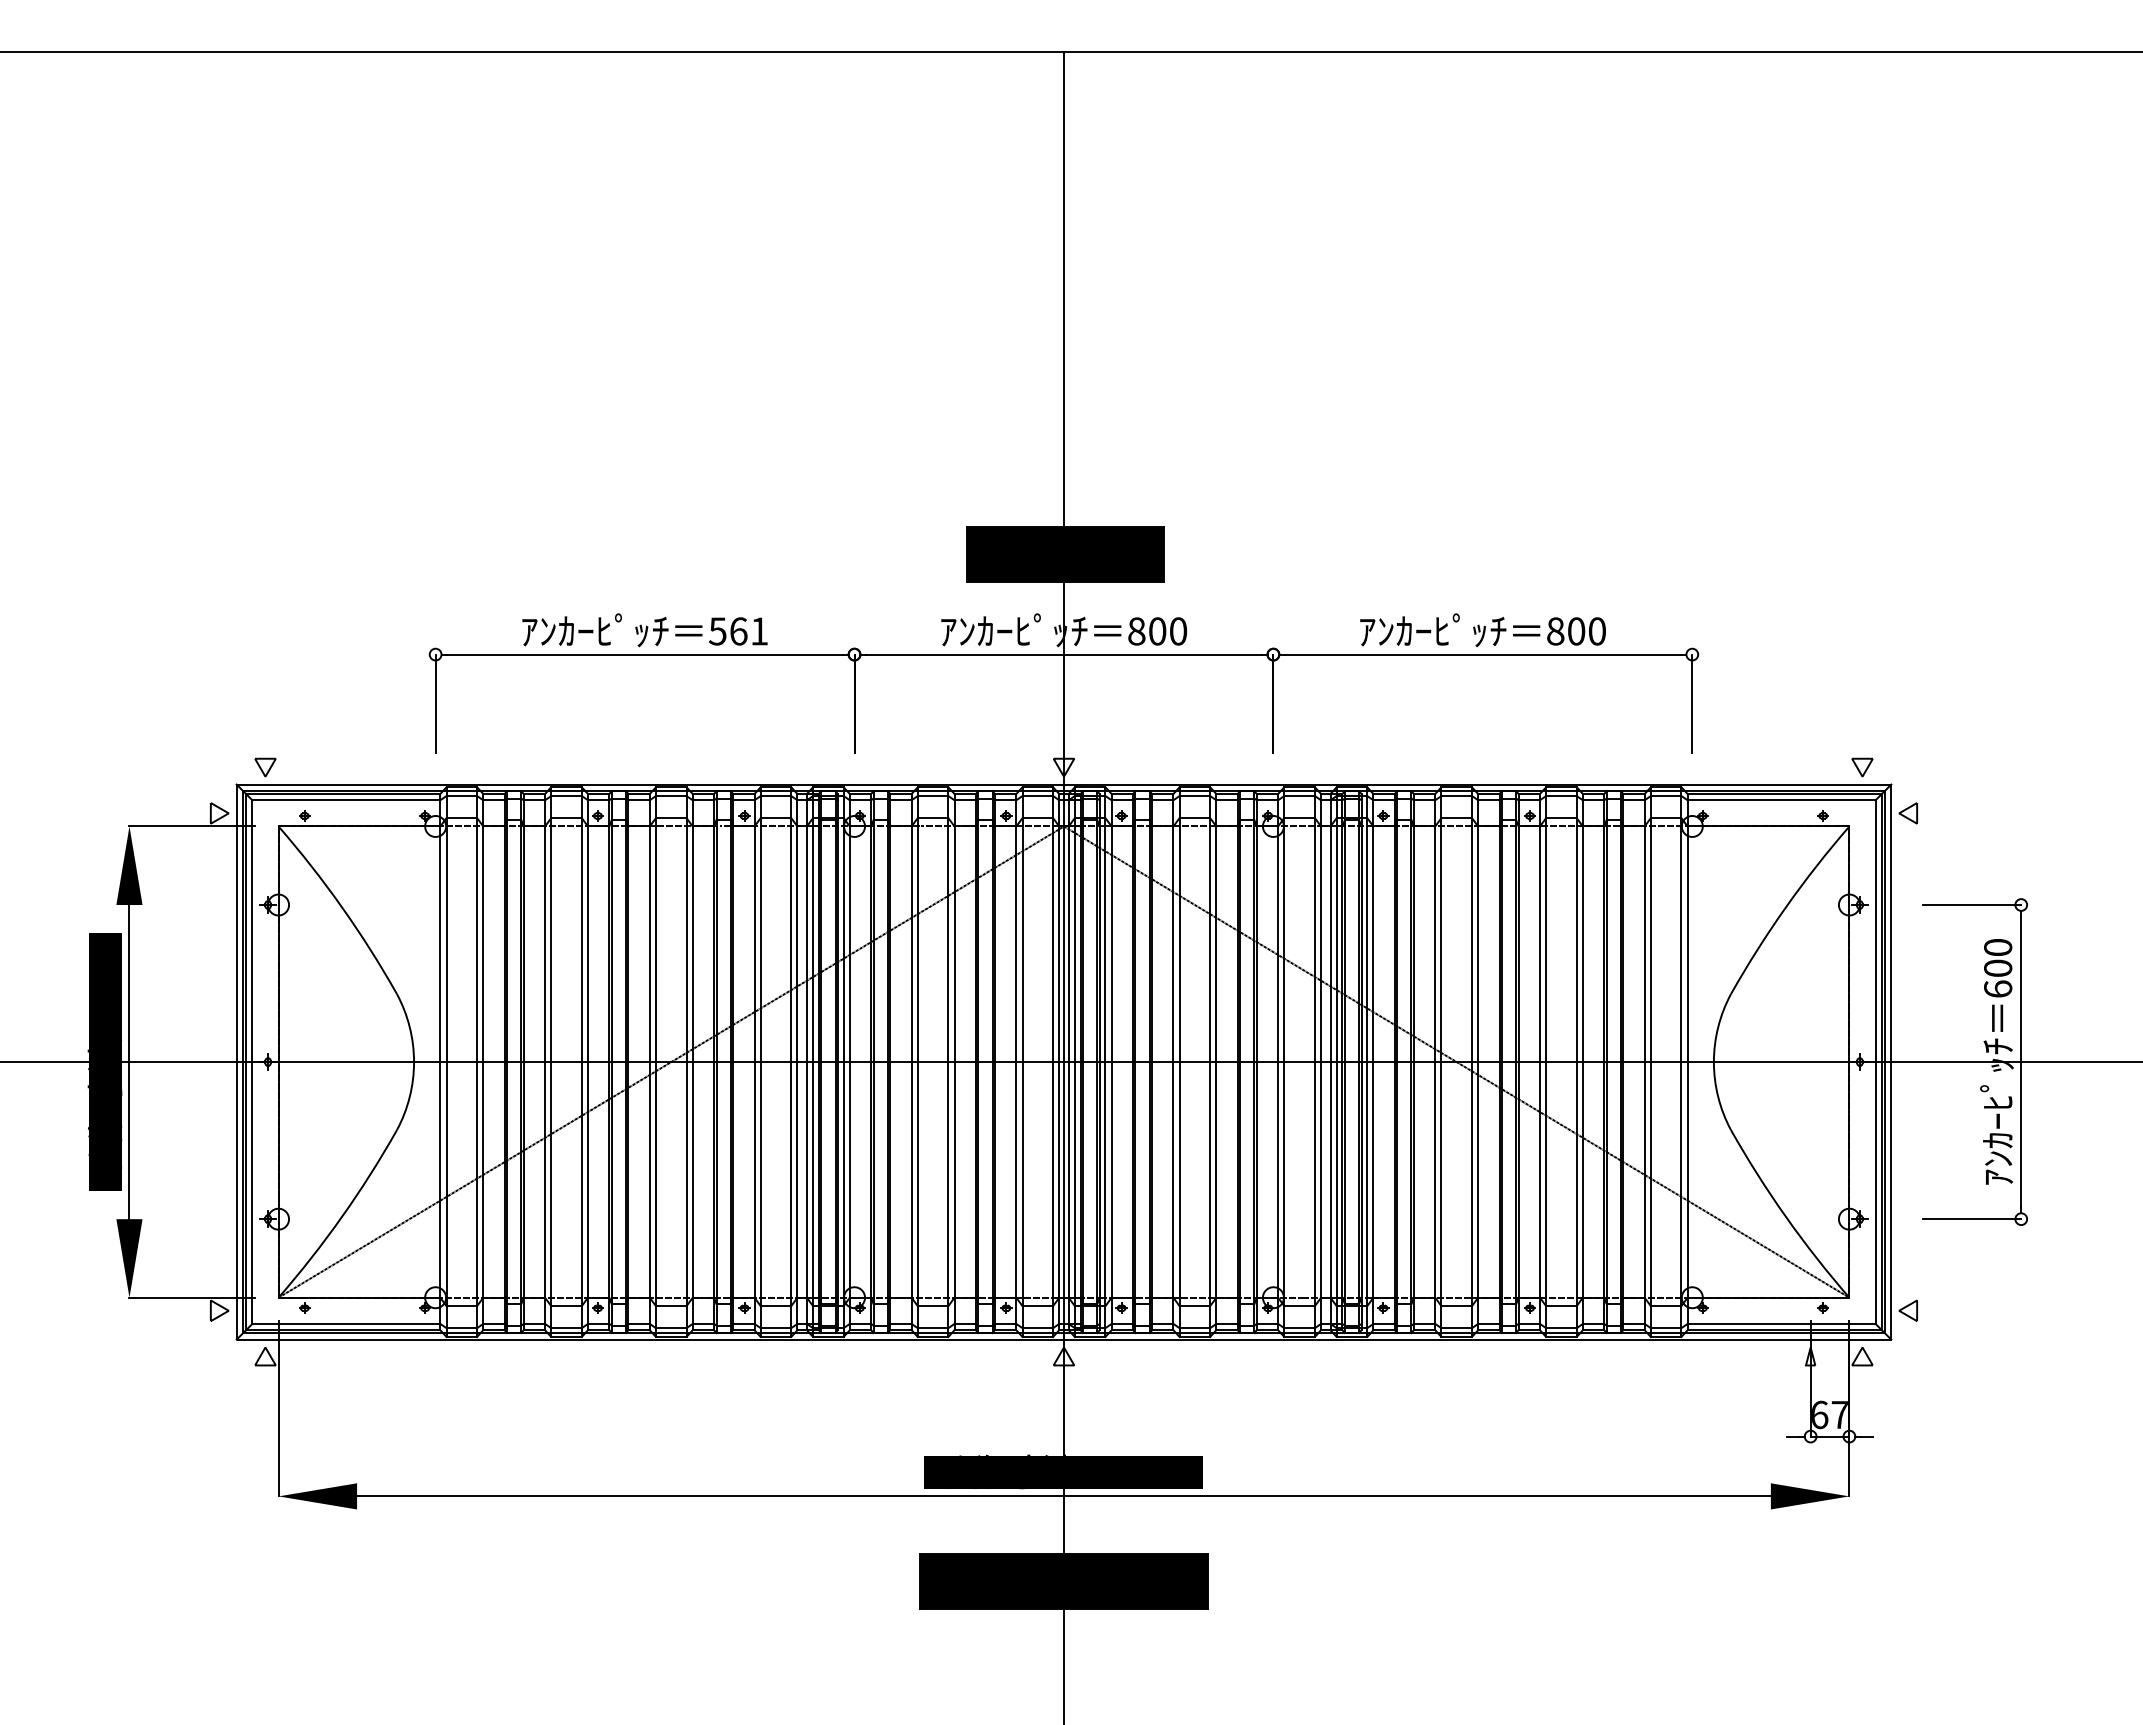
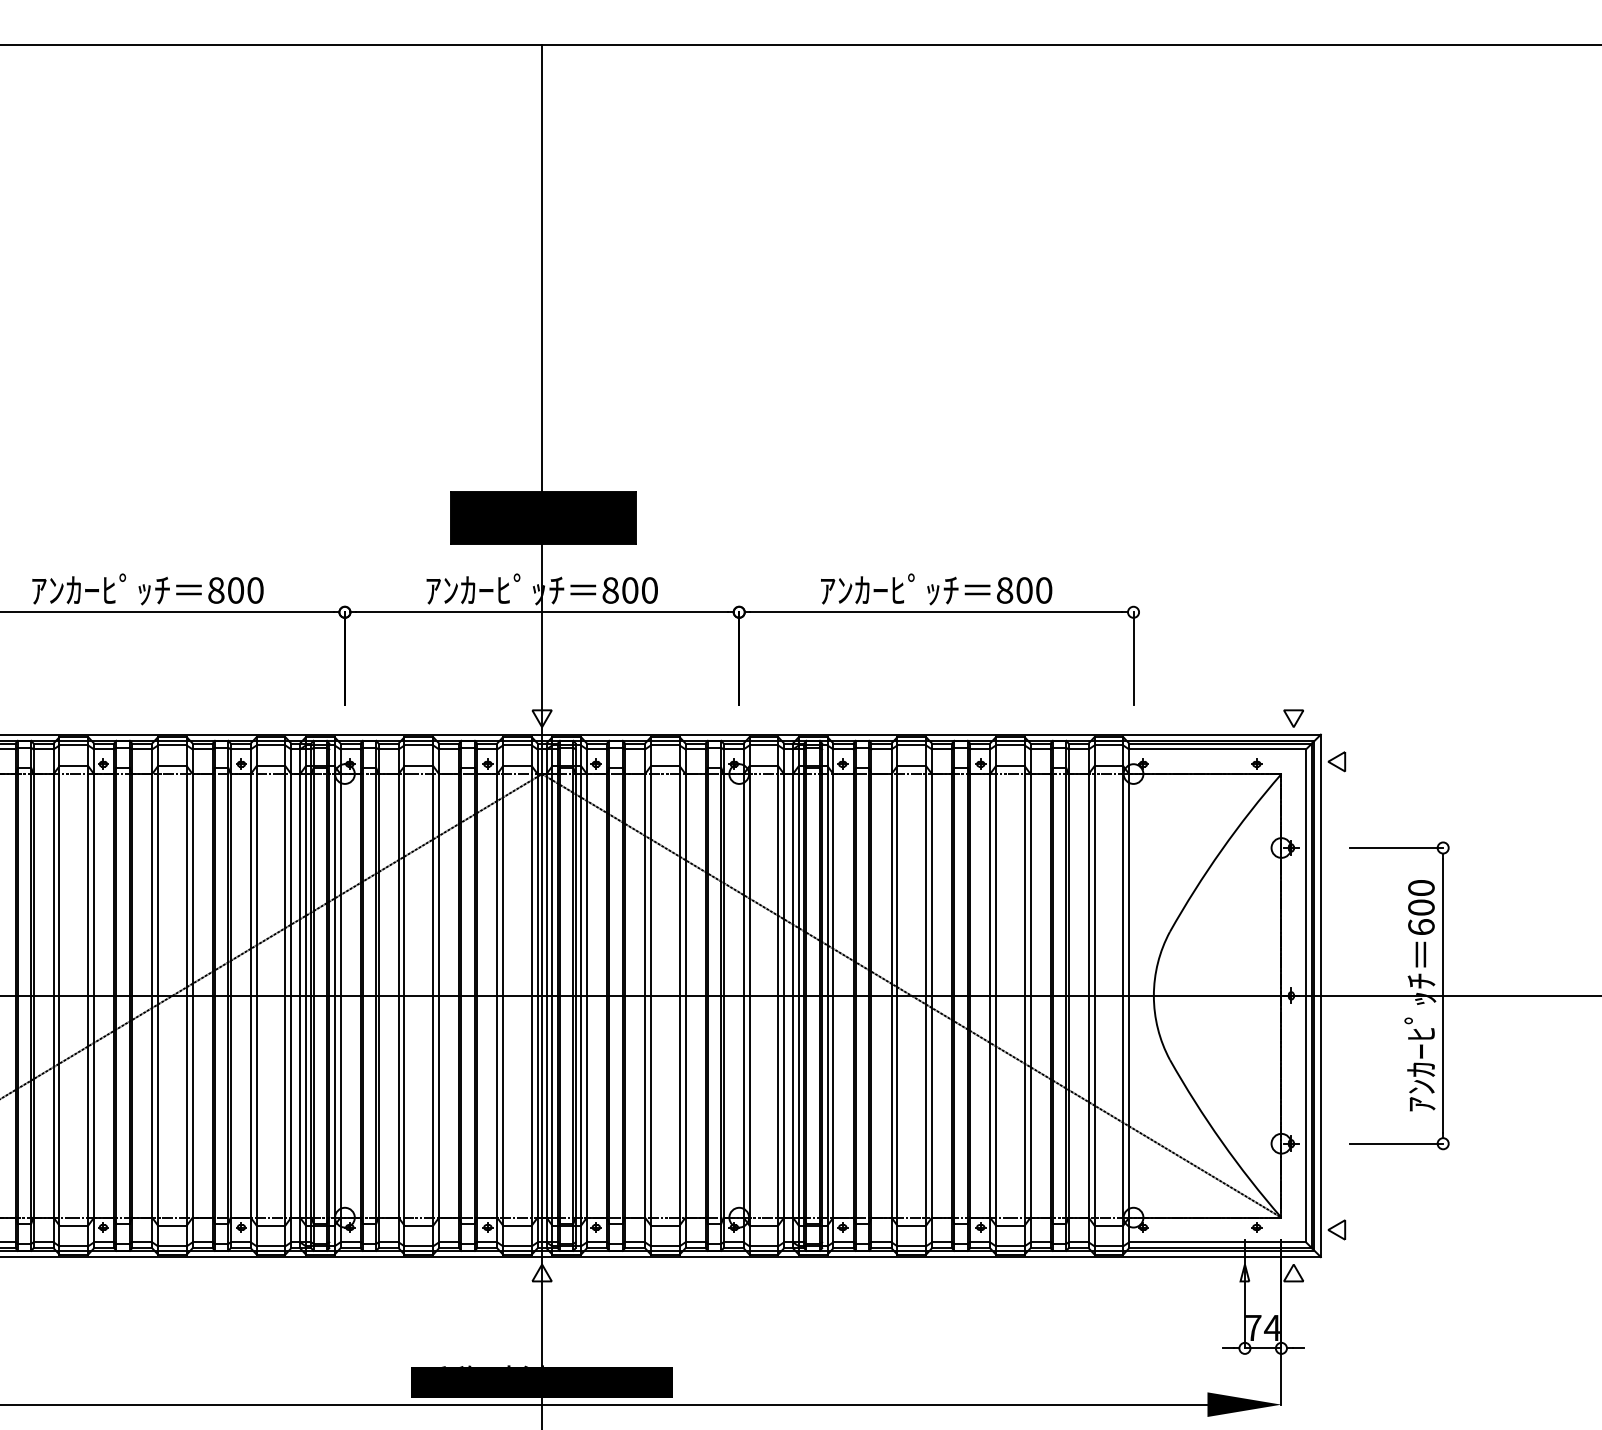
text: (738, 631) -> (235, 590), 561 -> 800
text: (1829, 1414) -> (1262, 1327), 67 -> 74

